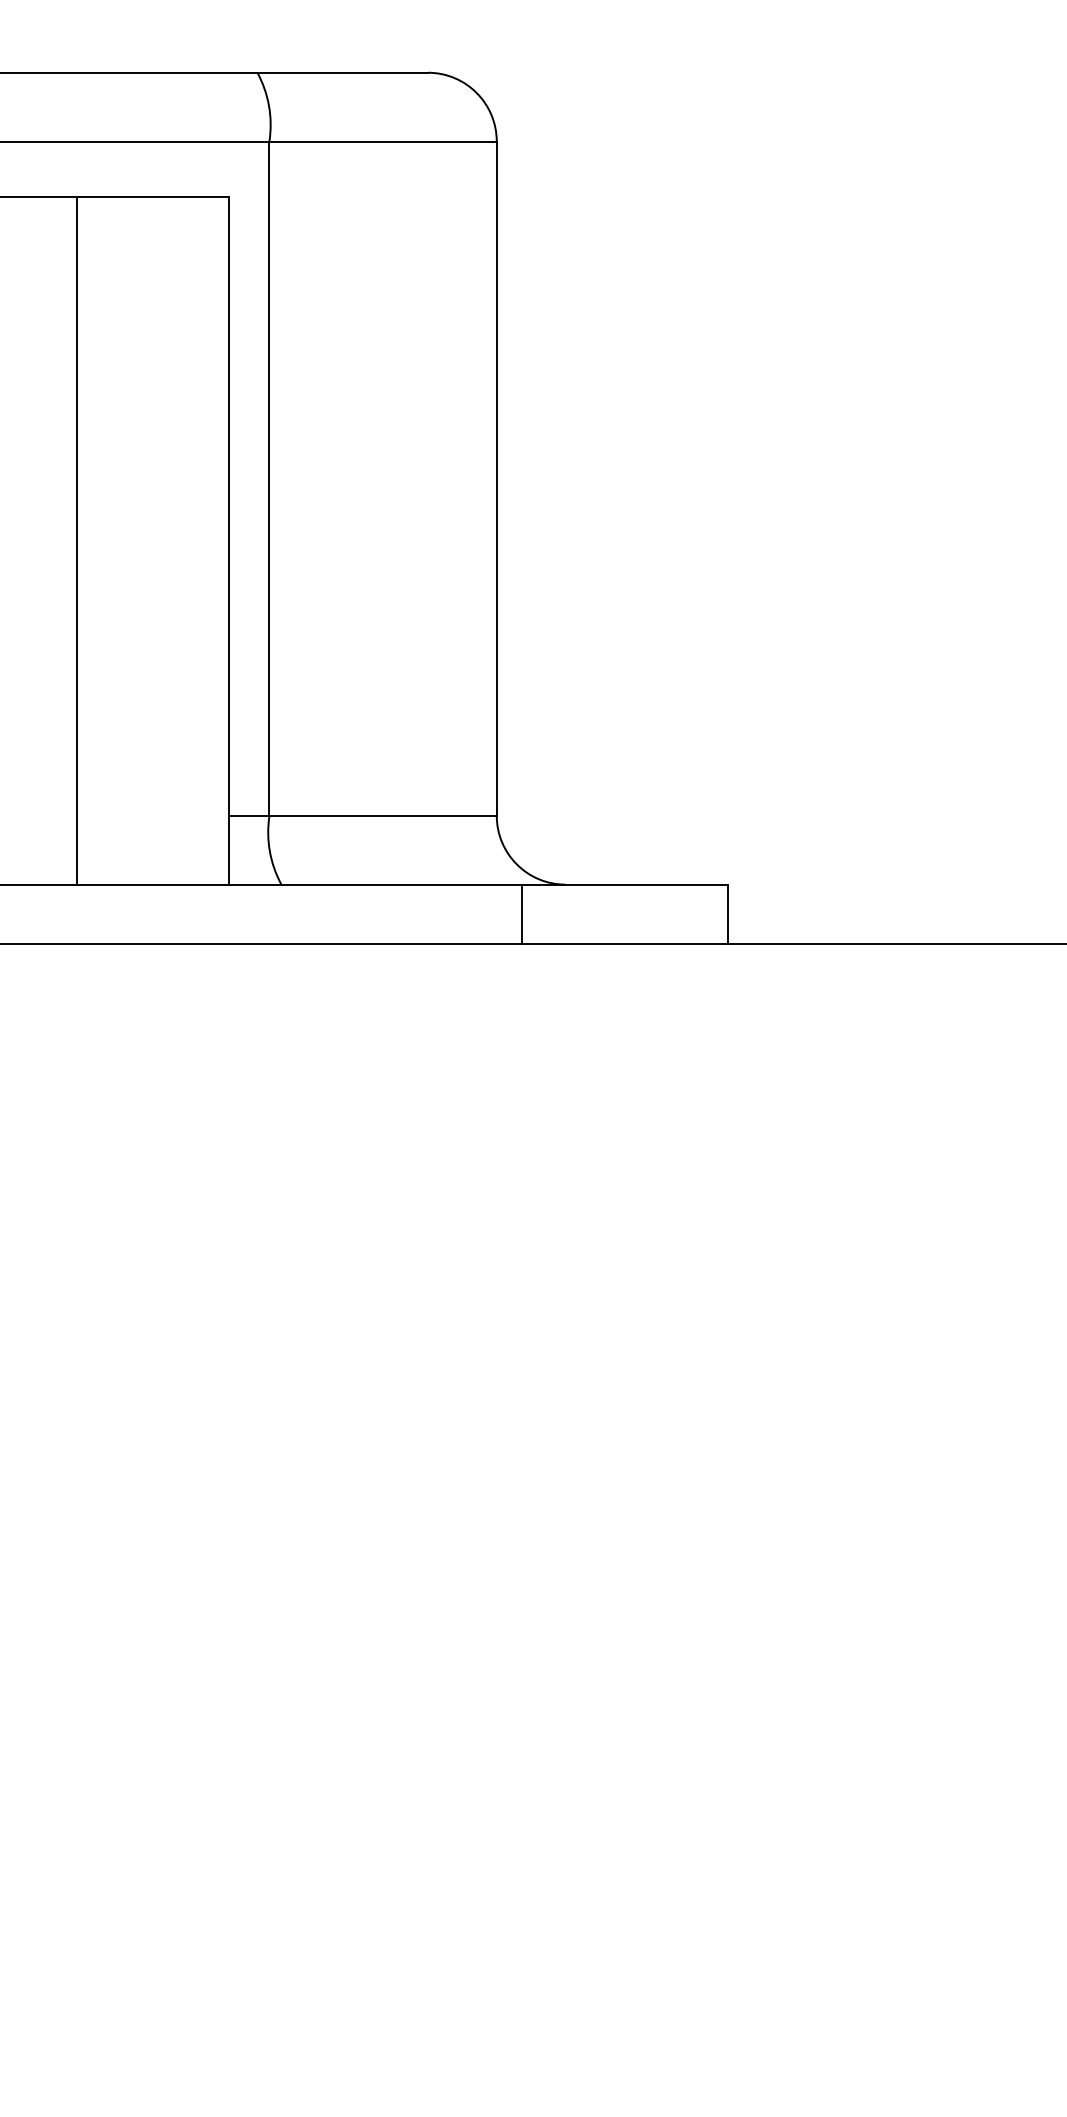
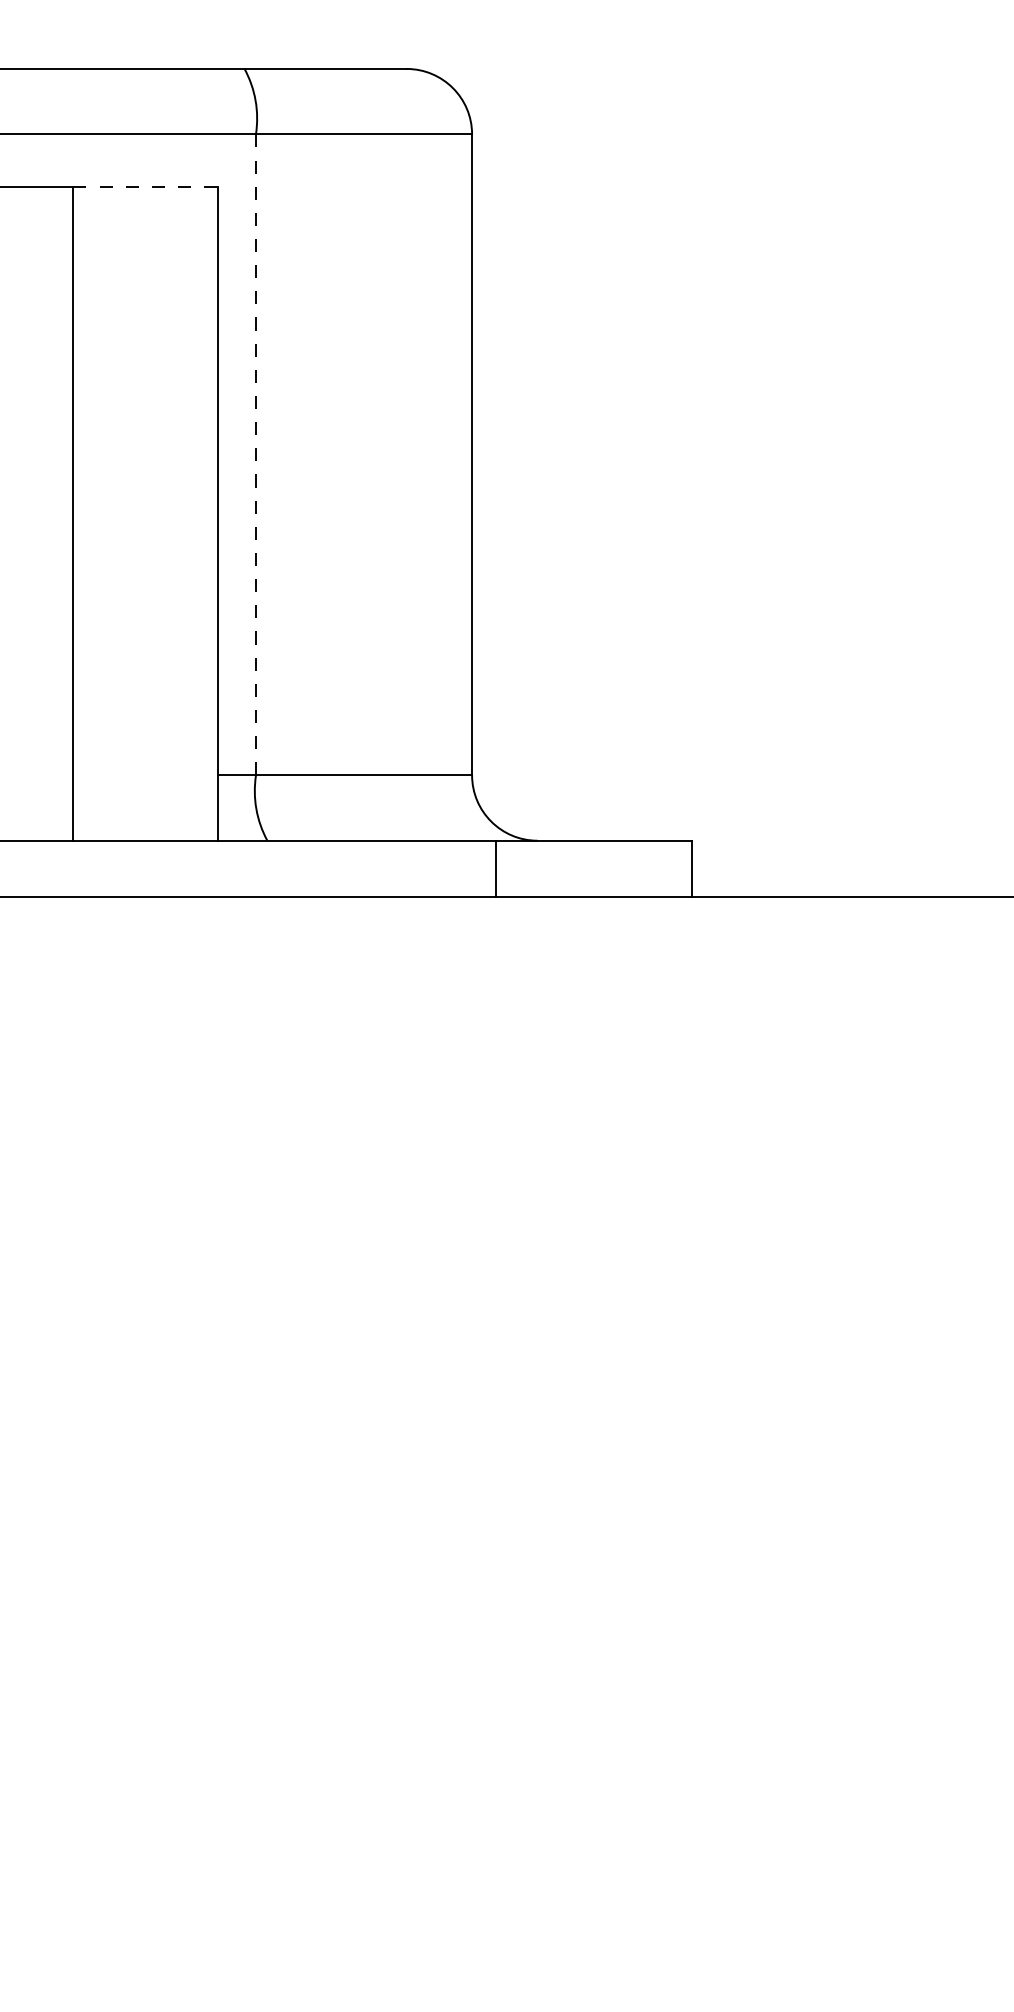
line: (153, 196) -> (145, 186), solid -> dashed
line: (269, 479) -> (256, 455), solid -> dashed

